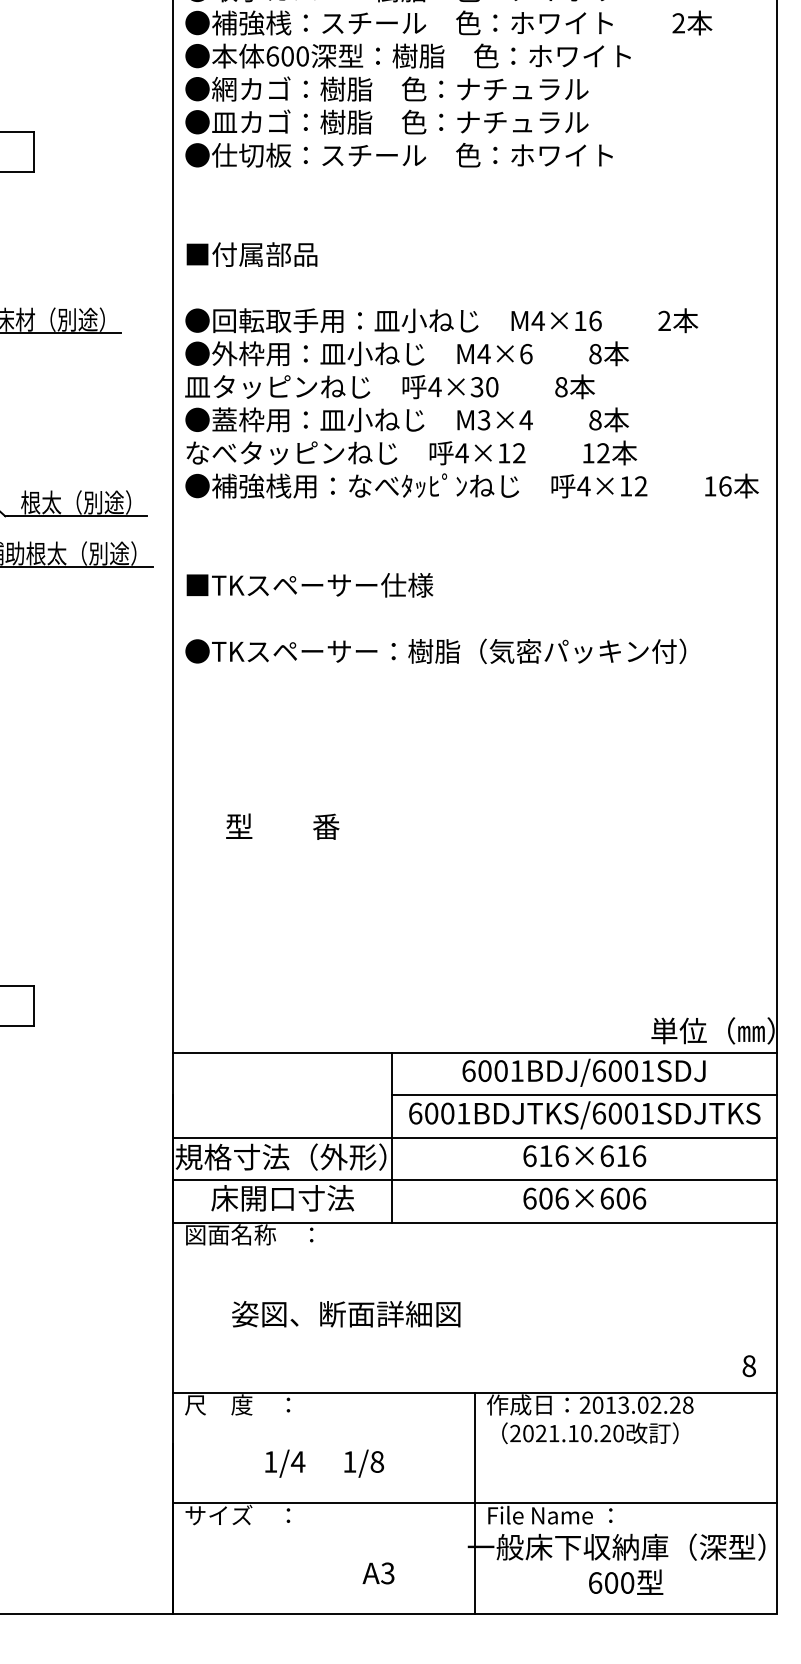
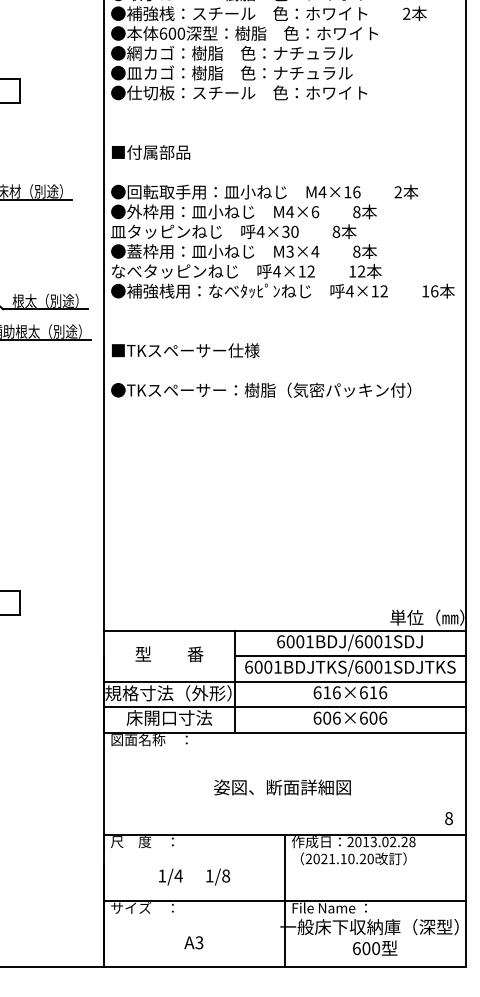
text: (282, 826) -> (169, 654), moved
text: (346, 1314) -> (282, 787), moved
text: (377, 1572) -> (193, 942), moved

